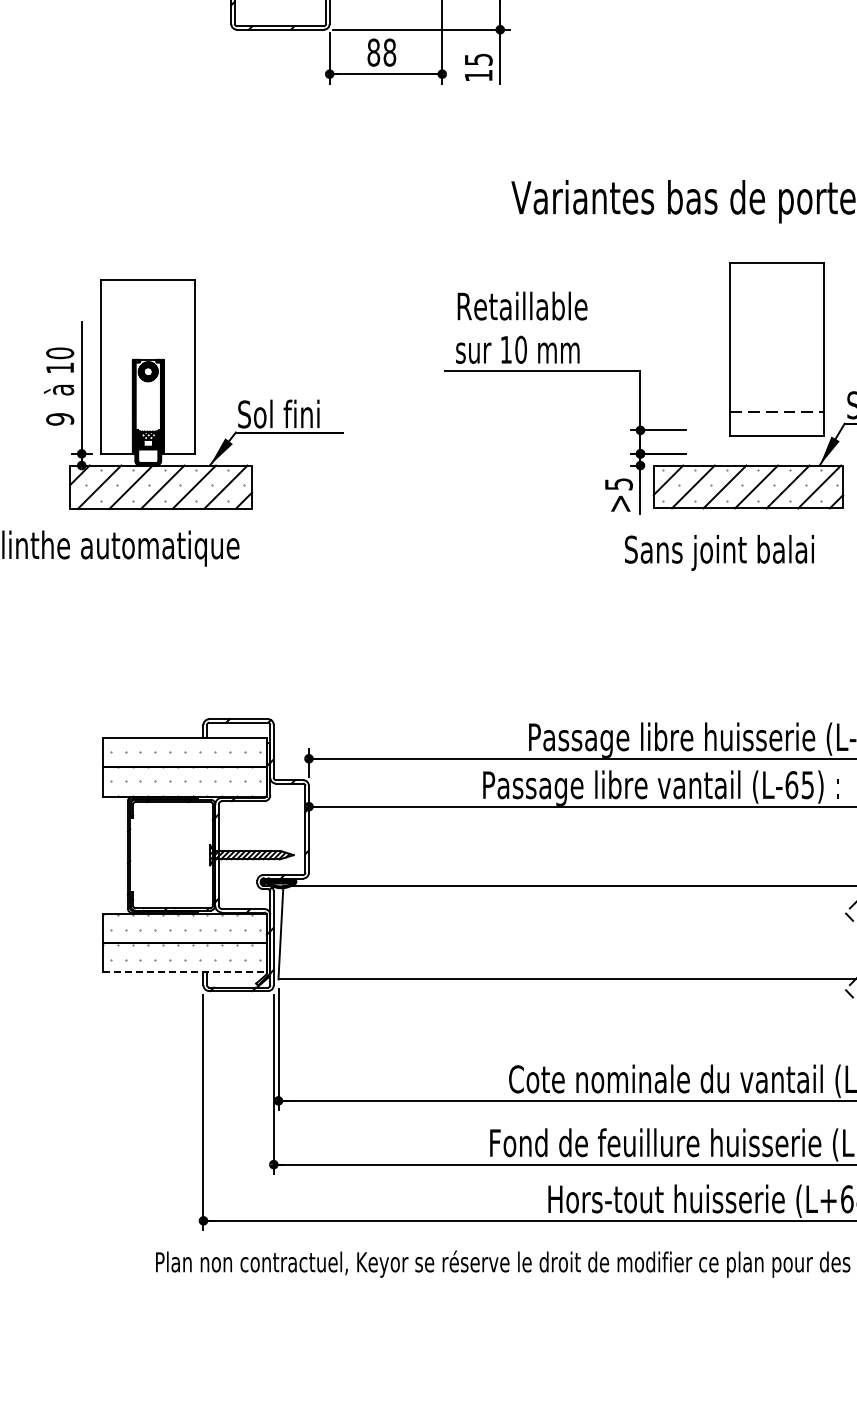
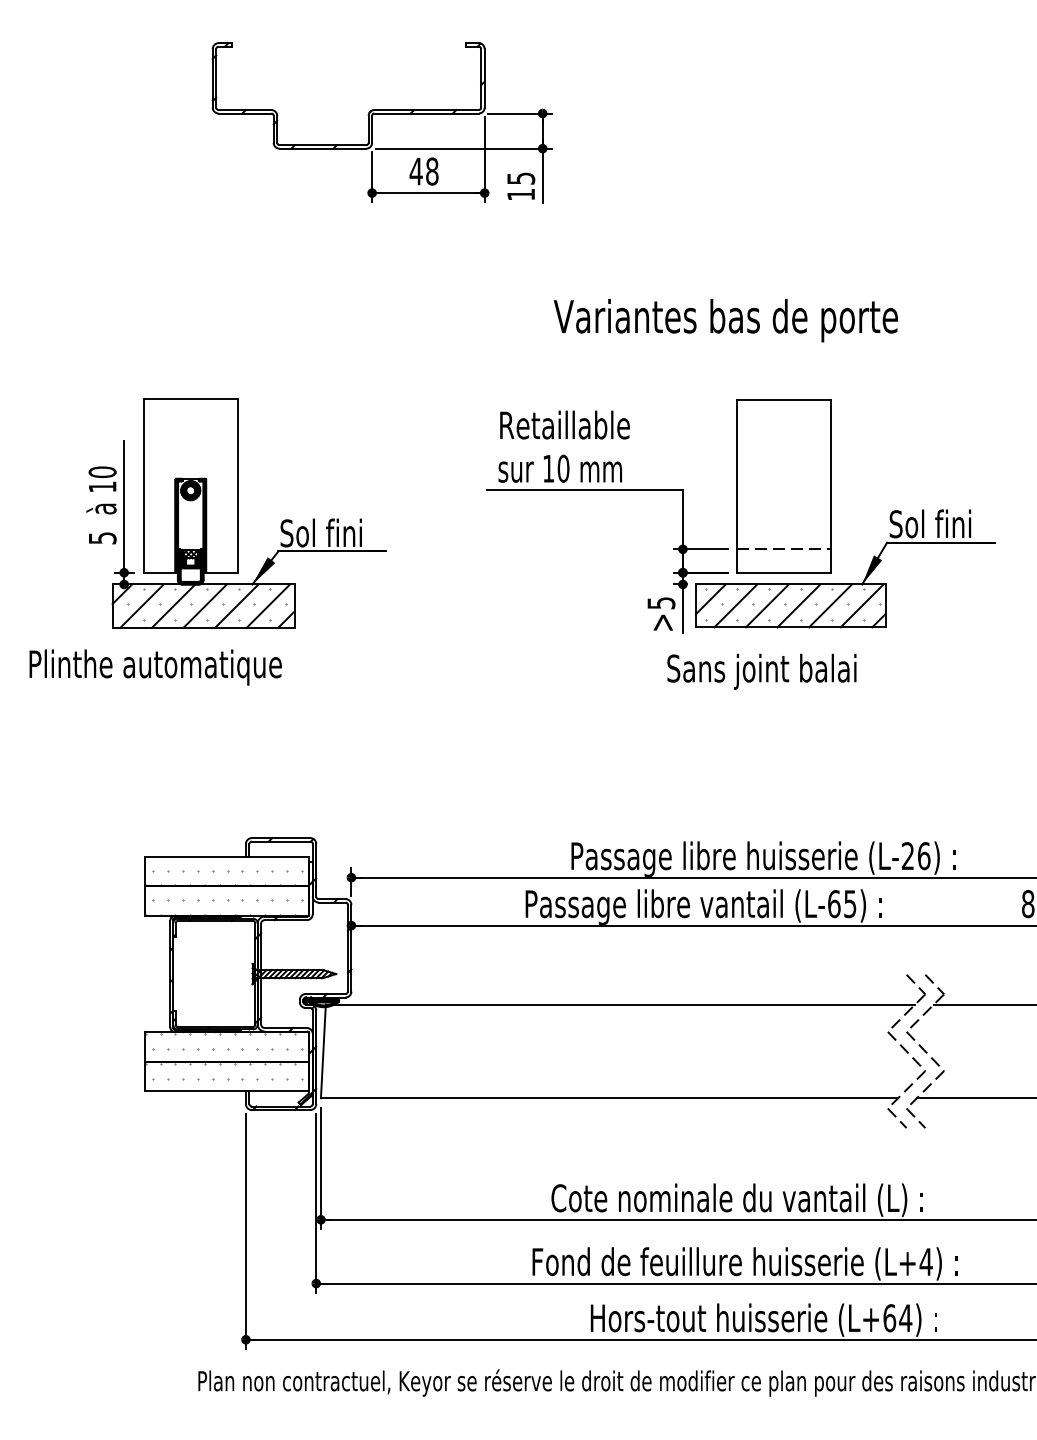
text: (373, 52) -> (415, 171), 88 -> 48
part: (776, 349) -> (783, 486), moved
text: (60, 419) -> (102, 538), 9 -> 5
line: (185, 972) -> (227, 1091), dashed -> solid

